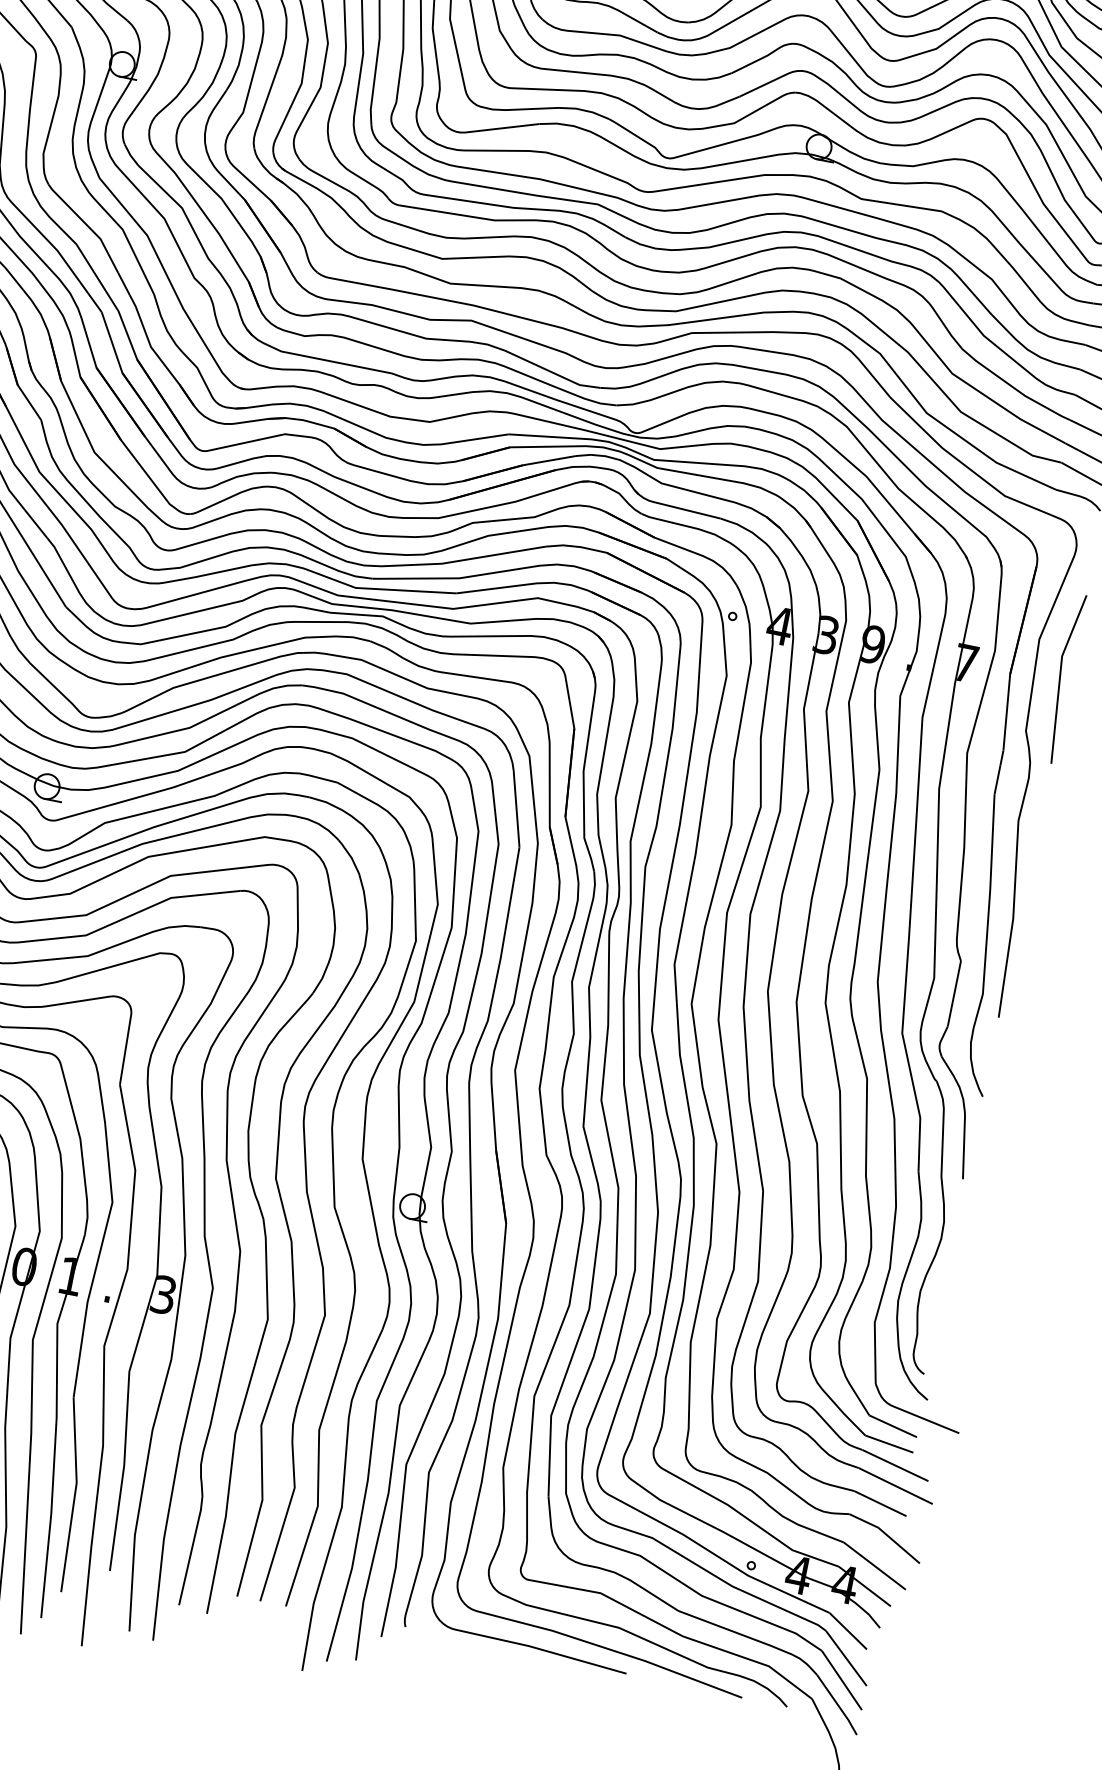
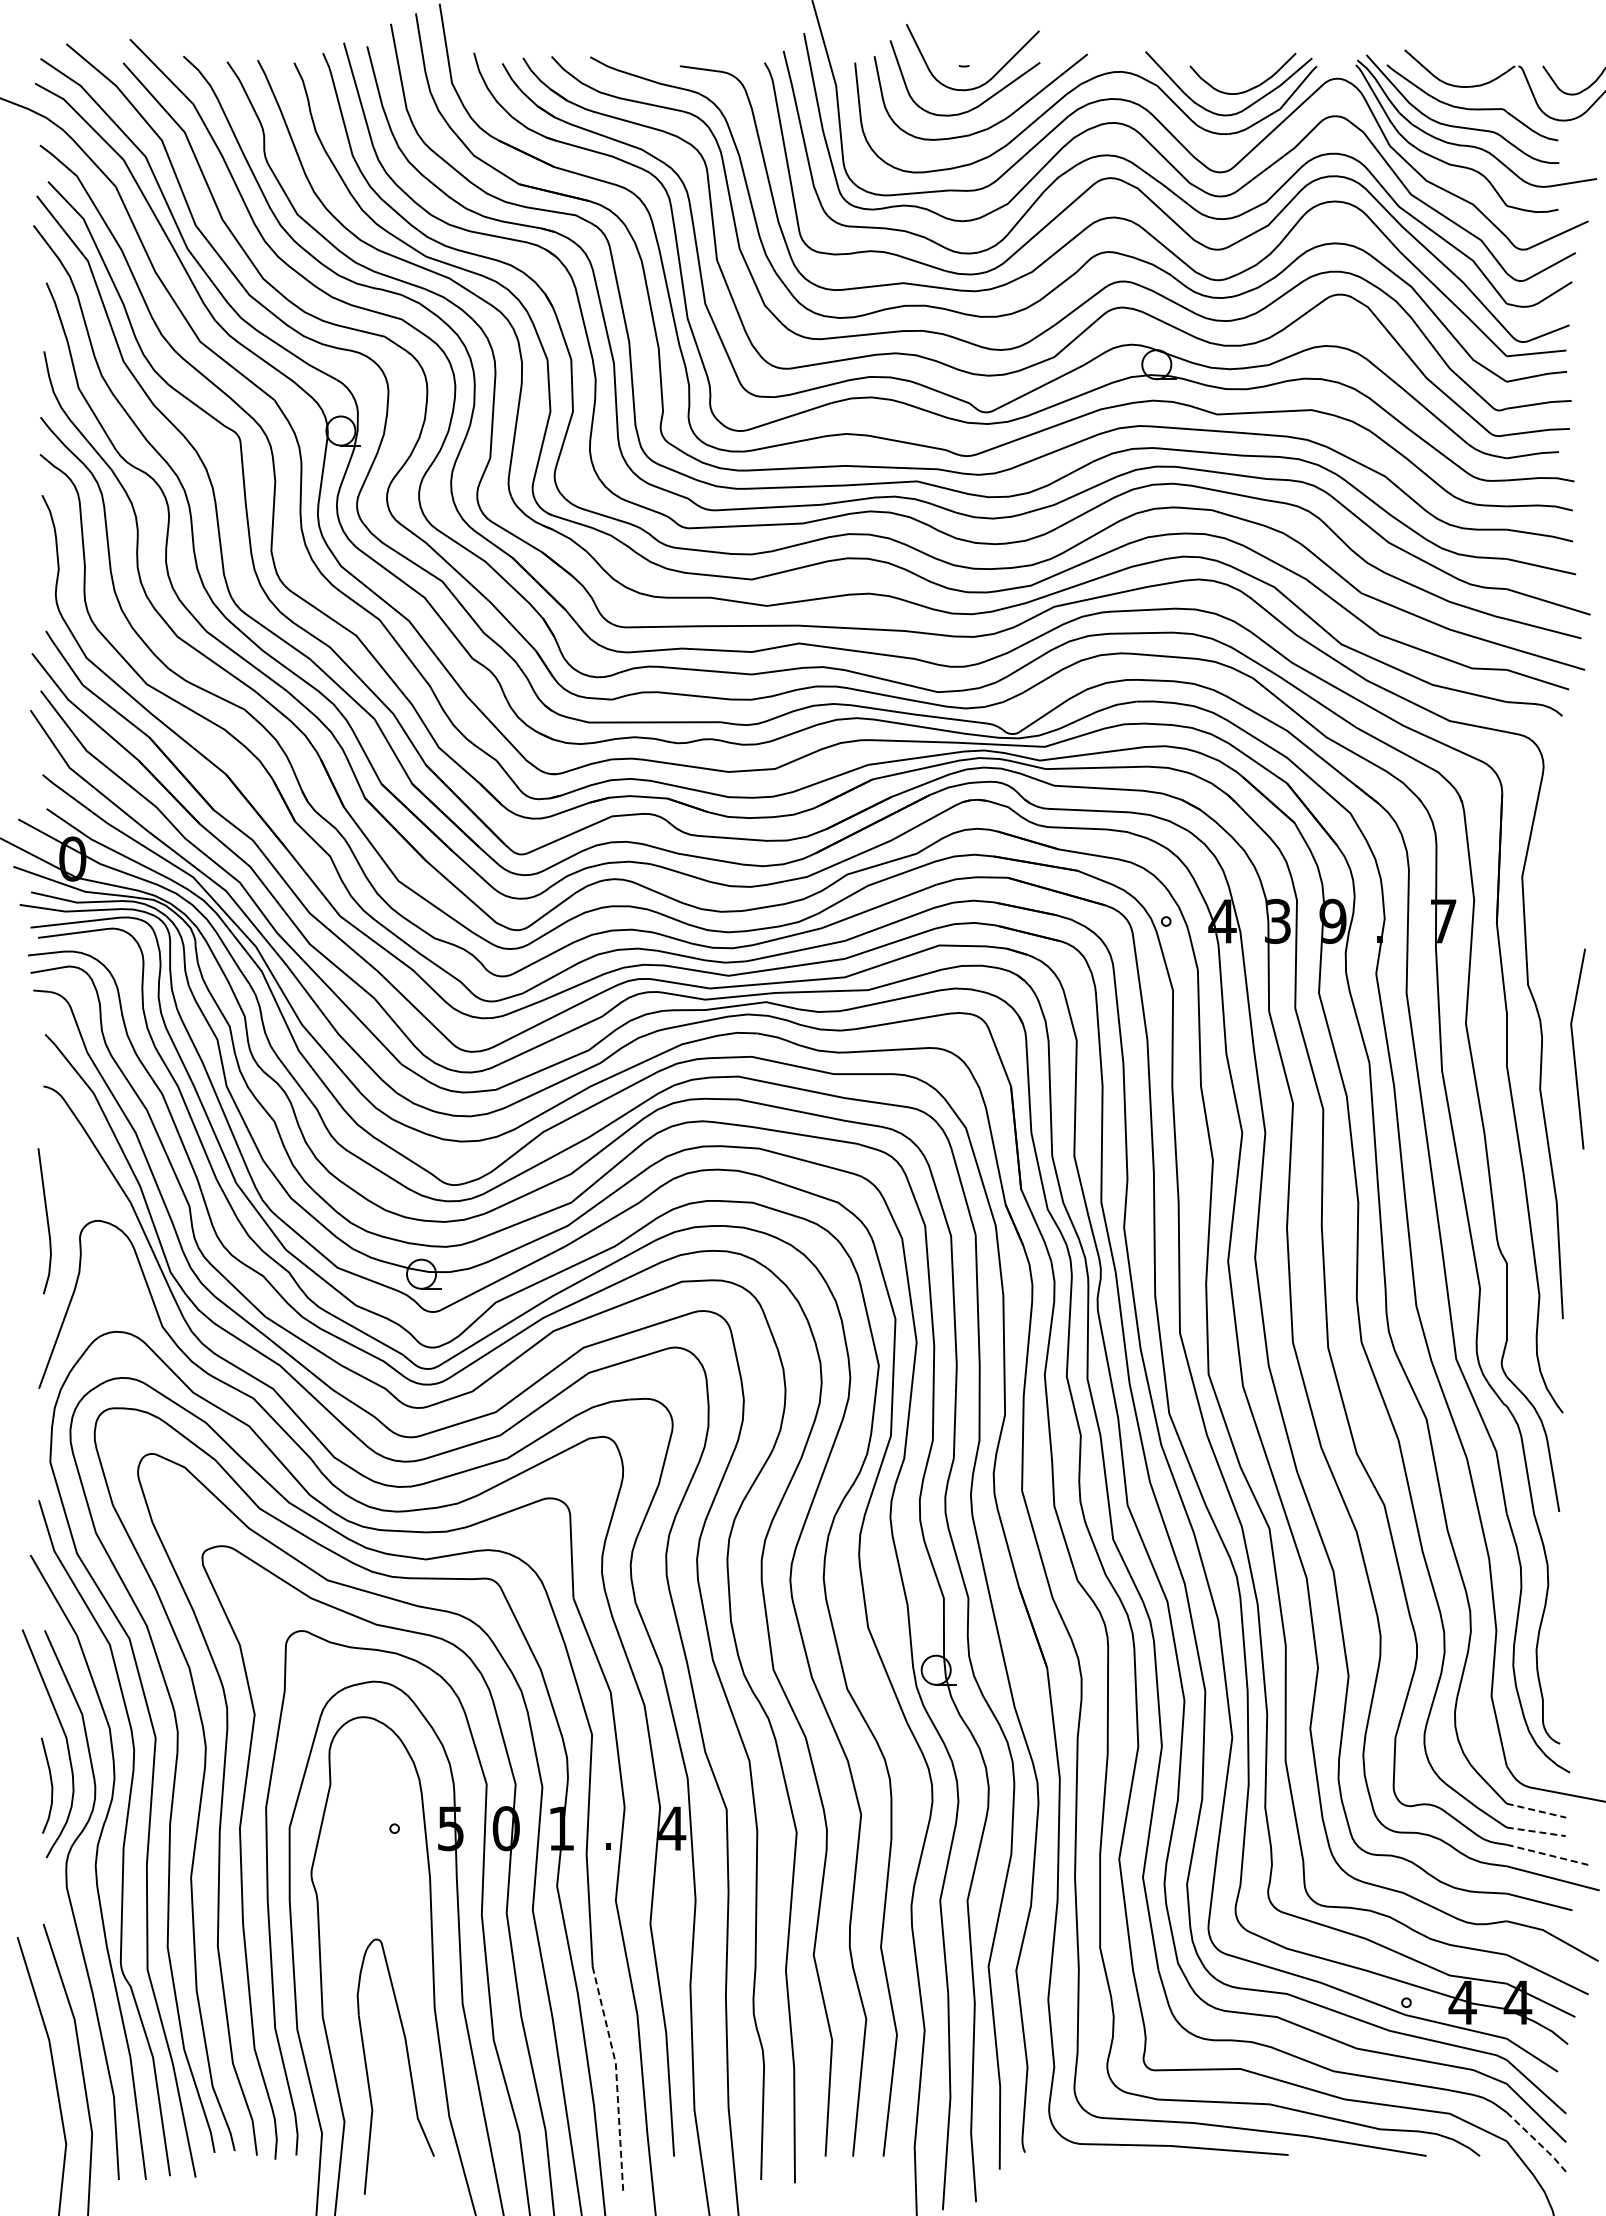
line: (1060, 677) -> (1574, 1048), moved
text: (164, 1294) -> (672, 1828), 3 -> 4
line: (893, 1426) -> (1536, 1810), solid -> dashed
line: (889, 1443) -> (1536, 1831), solid -> dashed
line: (895, 1466) -> (1548, 1855), solid -> dashed
line: (74, 1494) -> (616, 2077), solid -> dashed
line: (838, 1705) -> (1538, 2142), solid -> dashed

